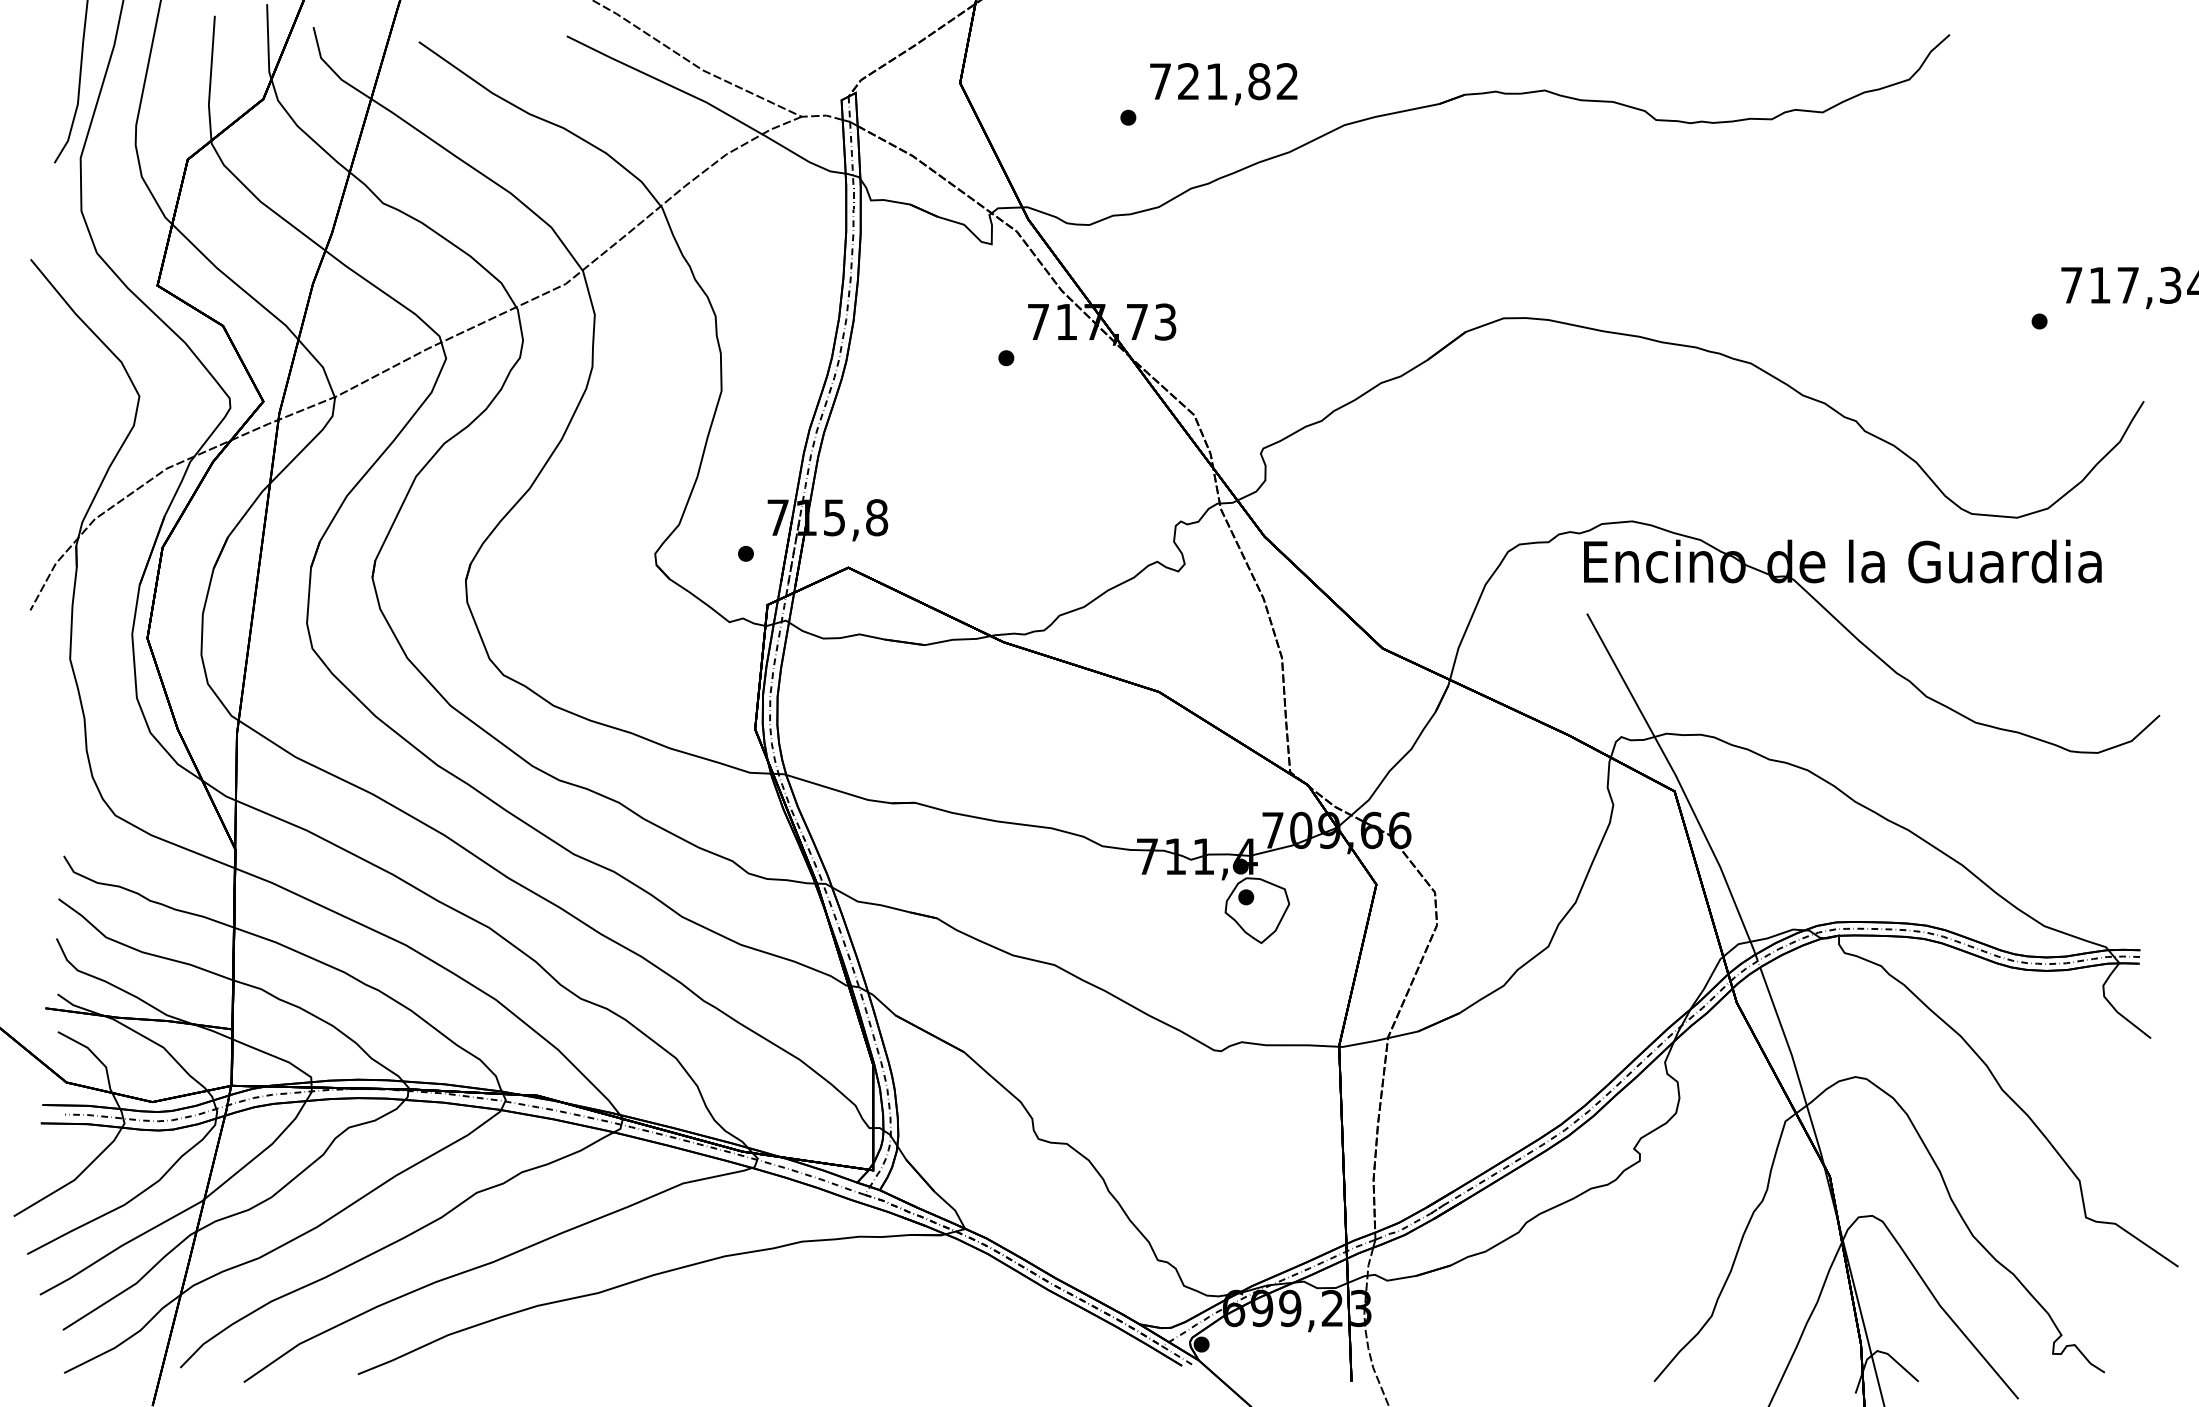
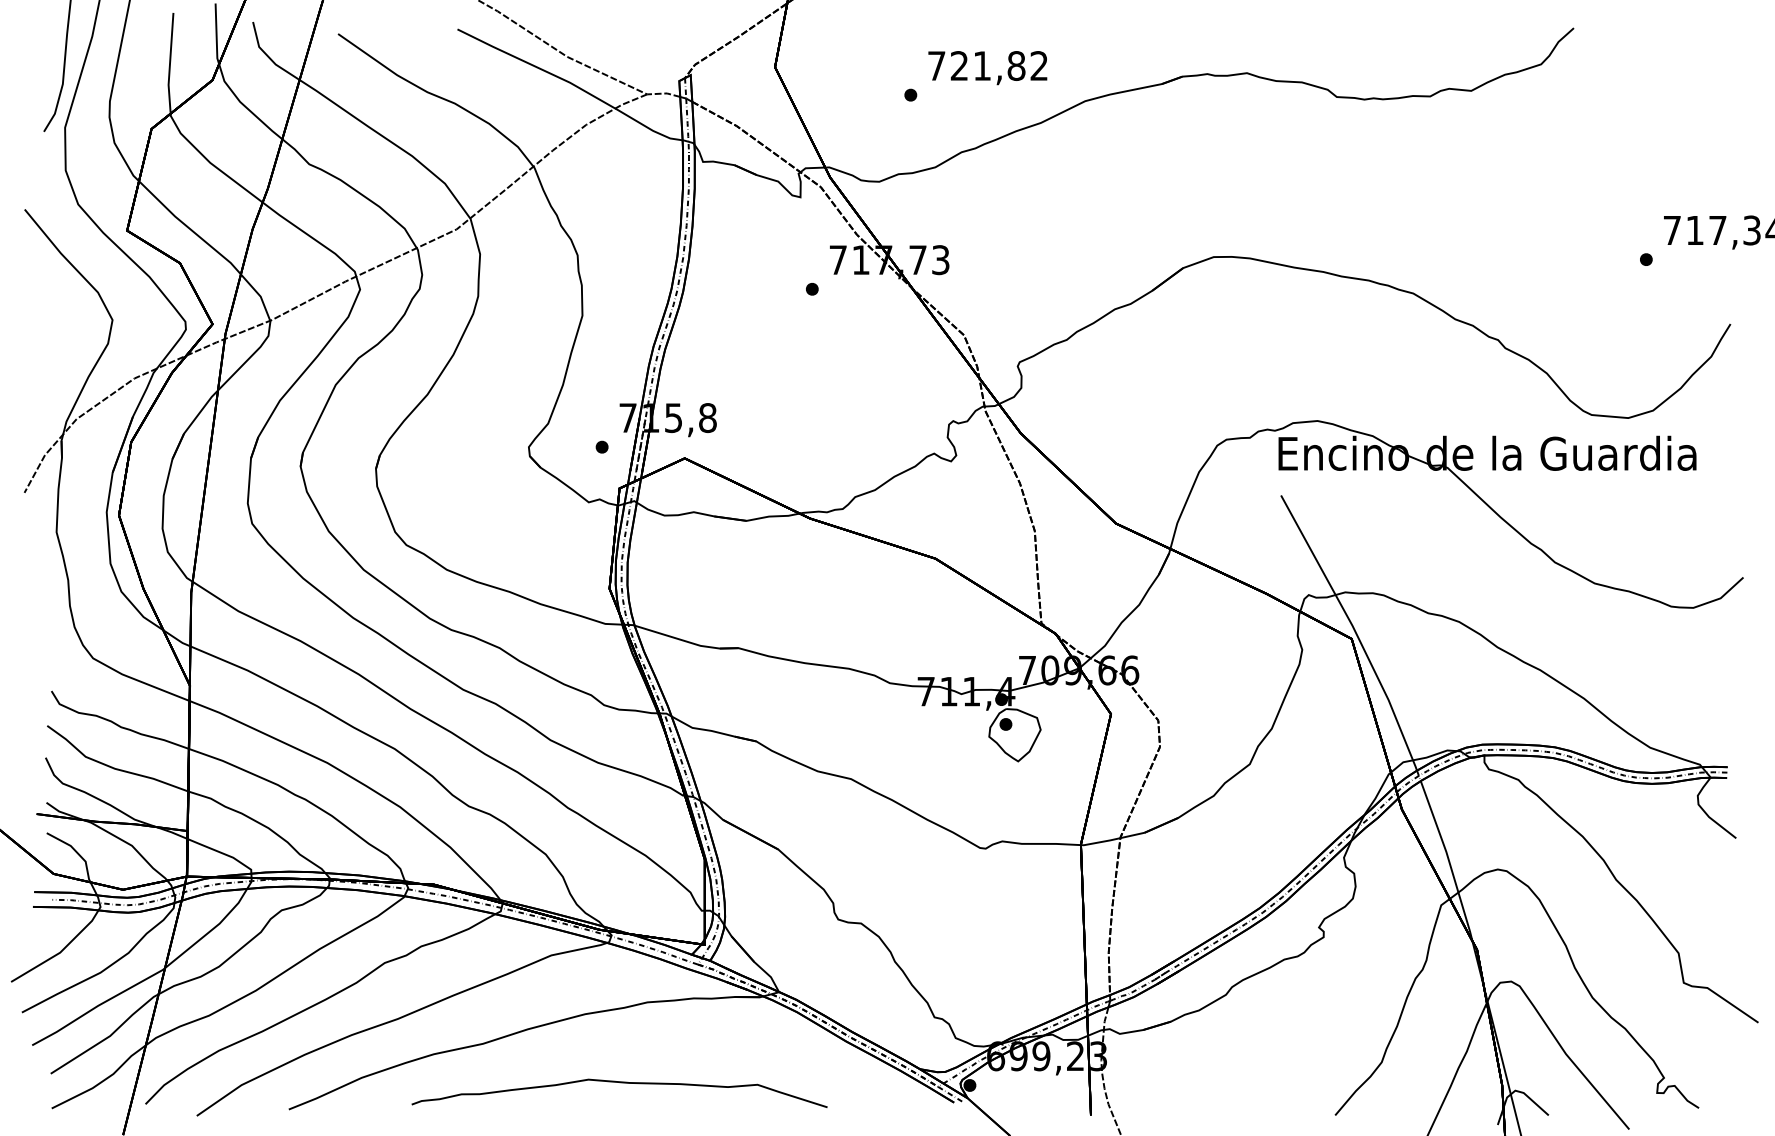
curve: (767, 1341) -> (619, 1082), added

